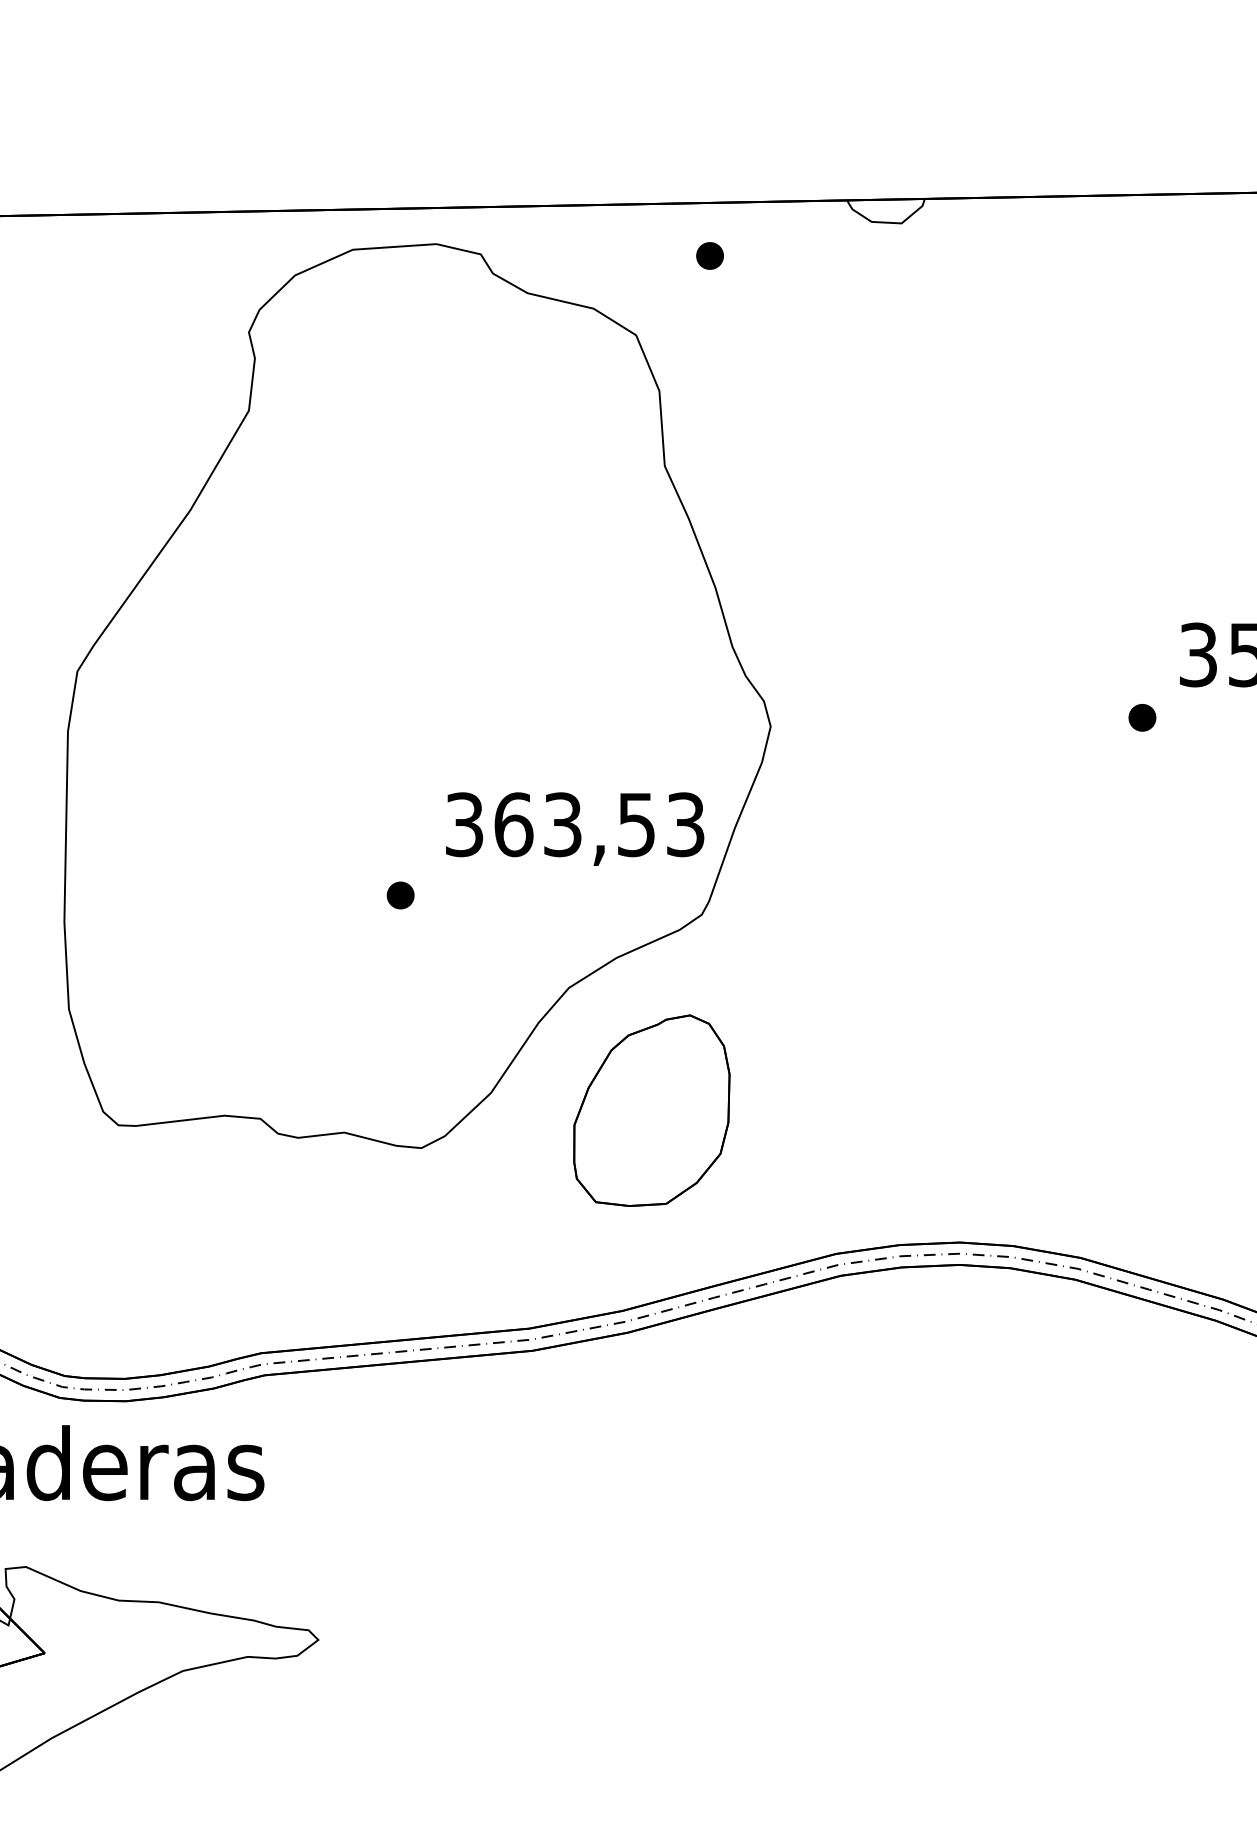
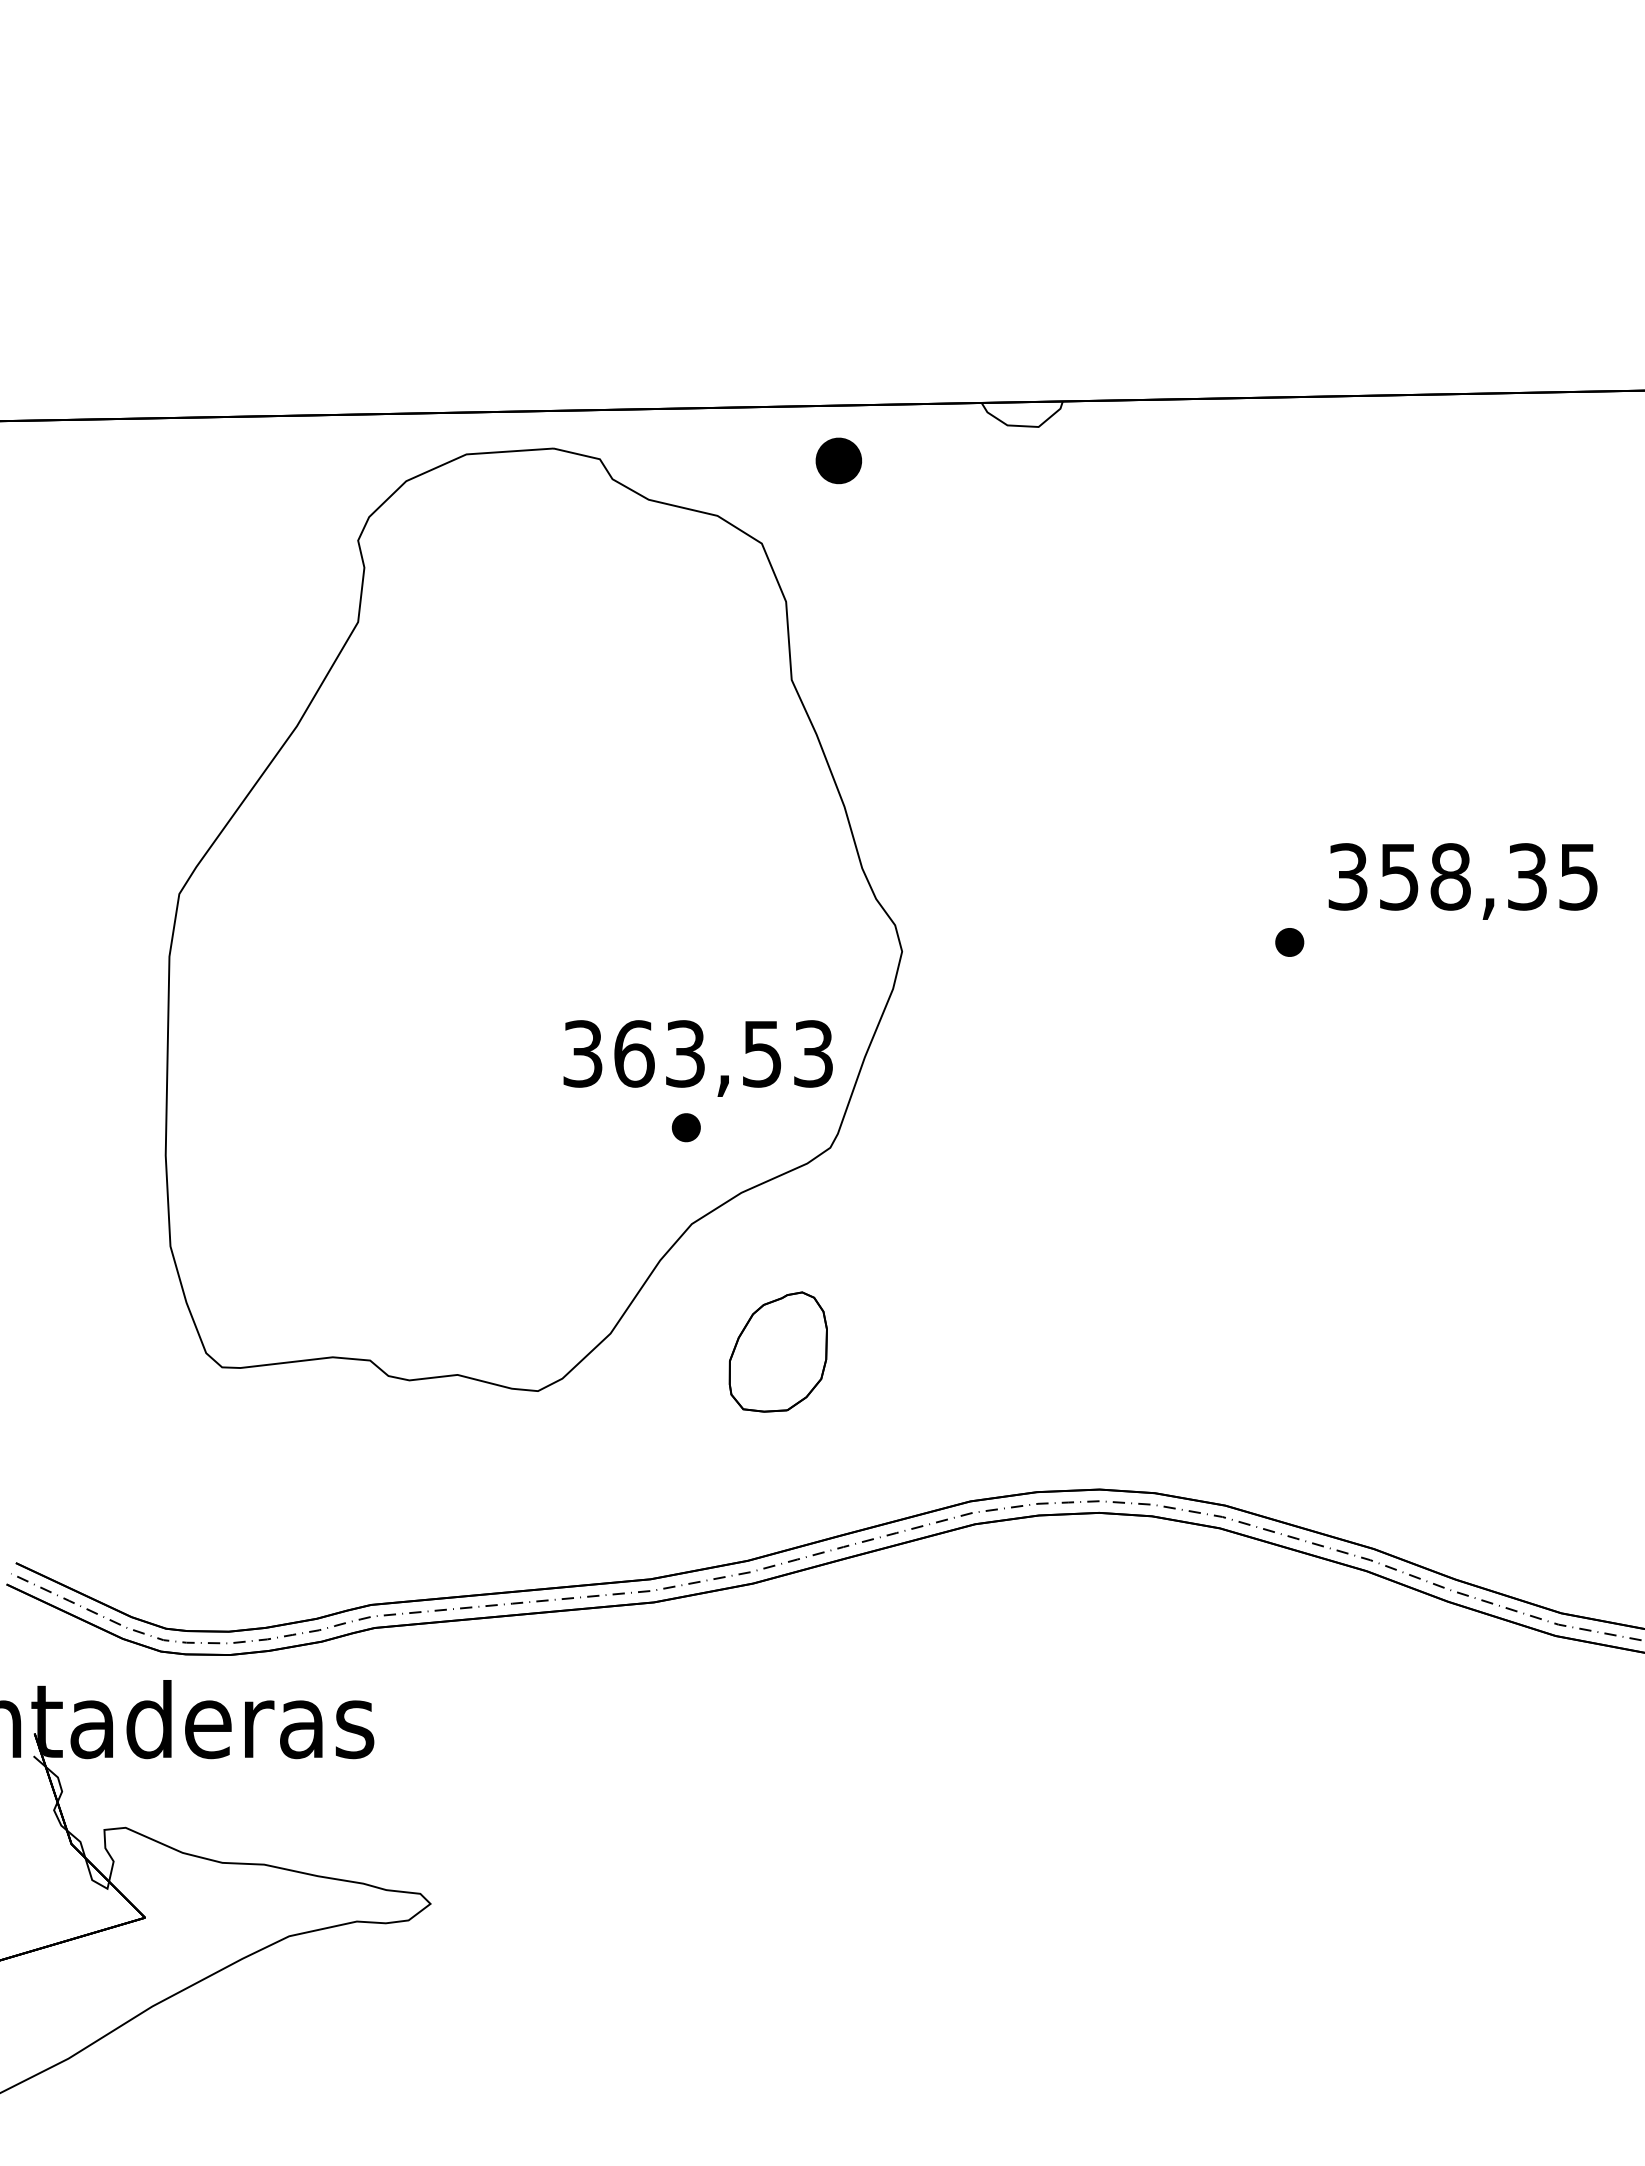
part: (709, 255) -> (838, 460), size x1.6
part: (399, 895) -> (685, 1127), moved
part: (652, 1110) -> (778, 1351), size x0.6

